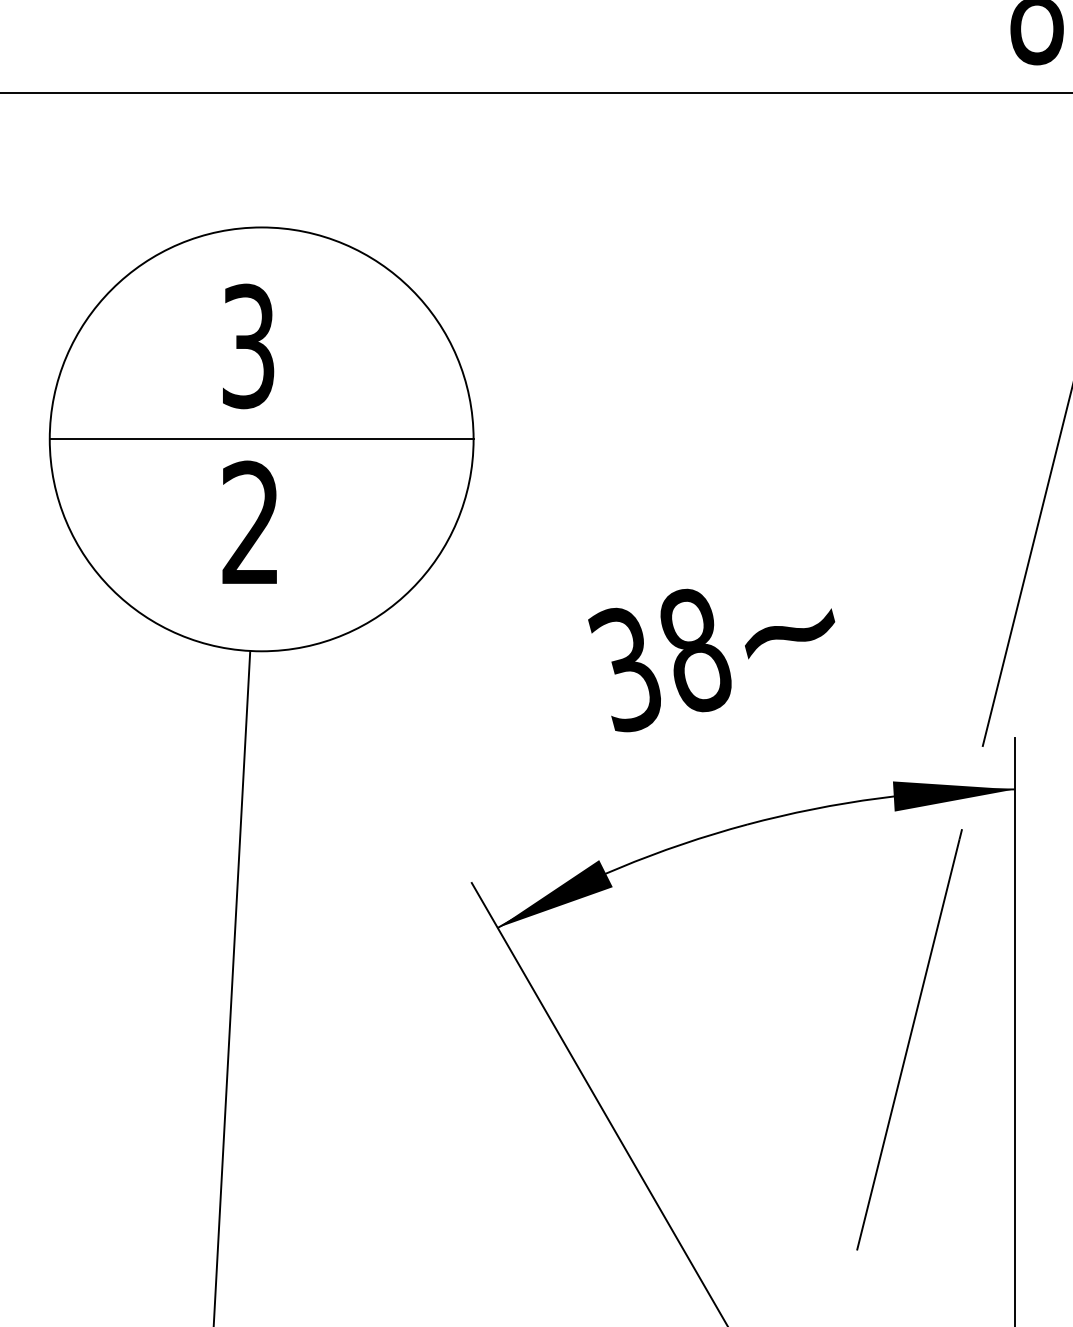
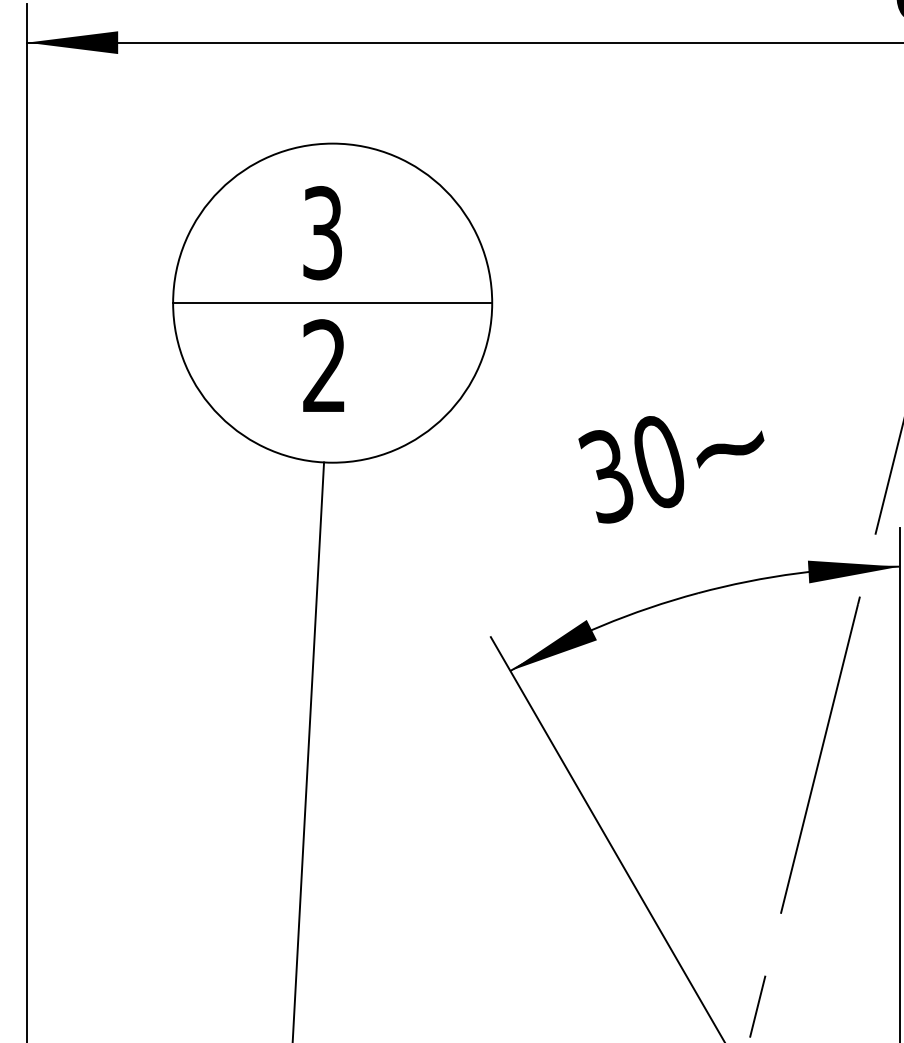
text: (695, 649) -> (659, 461), 38 -> 30

